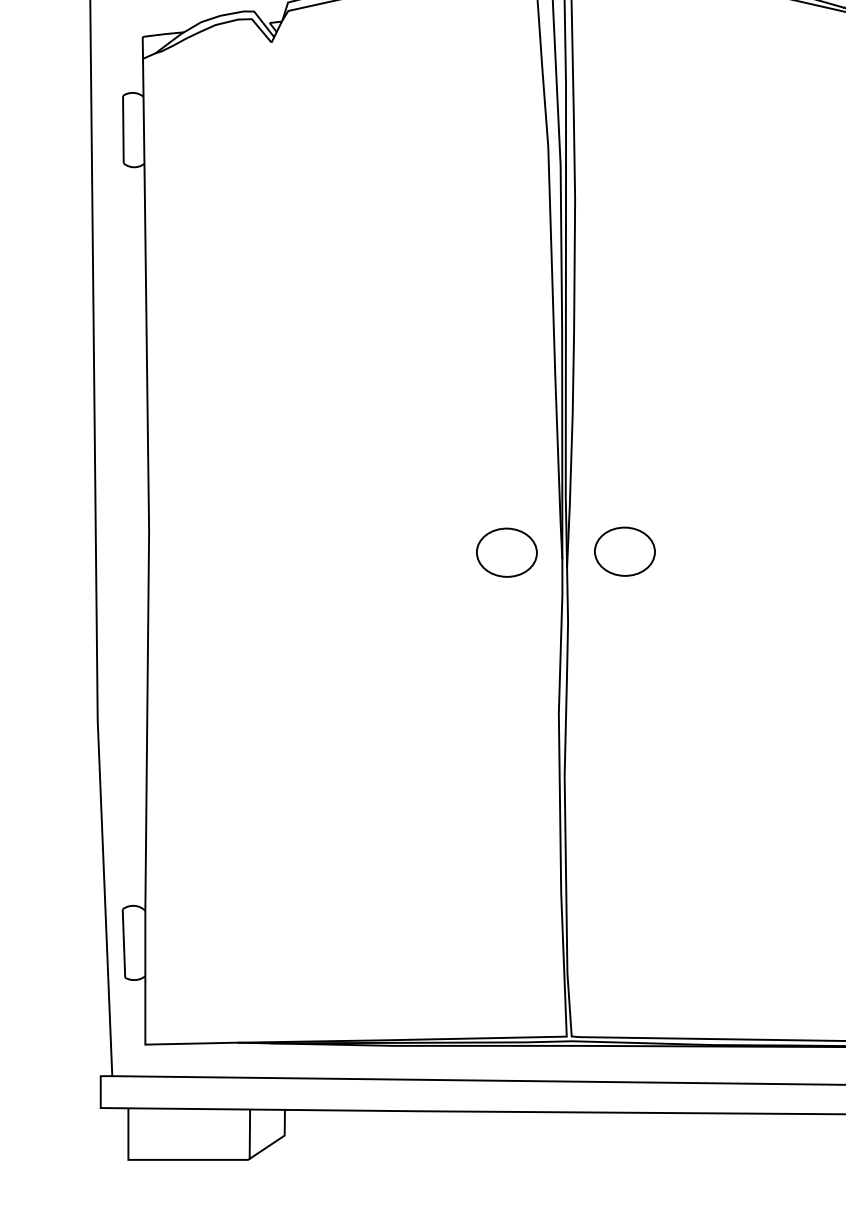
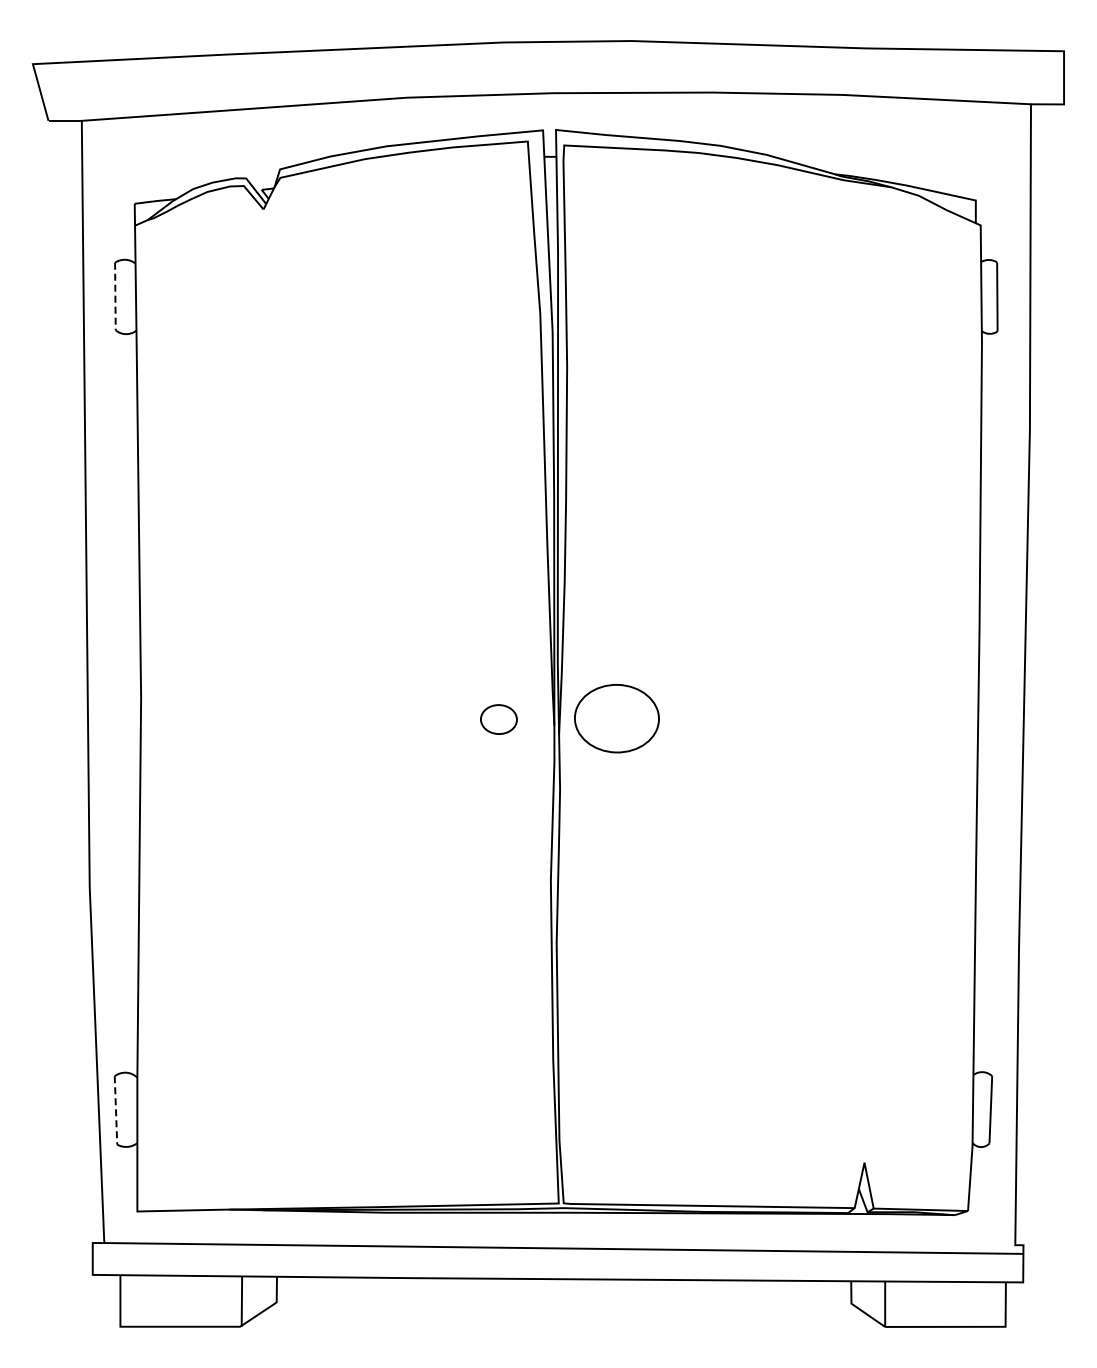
line: (123, 129) -> (115, 296), solid -> dashed
part: (624, 551) -> (616, 718), size x1.4
part: (506, 552) -> (498, 719), size x0.6
line: (124, 943) -> (116, 1110), solid -> dashed

